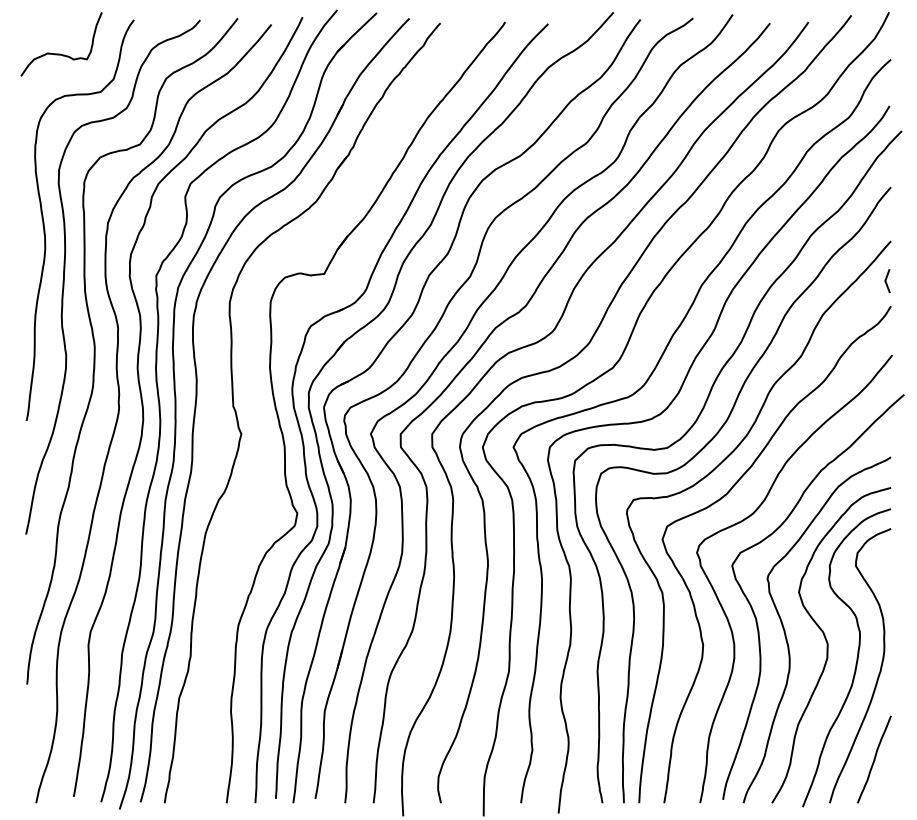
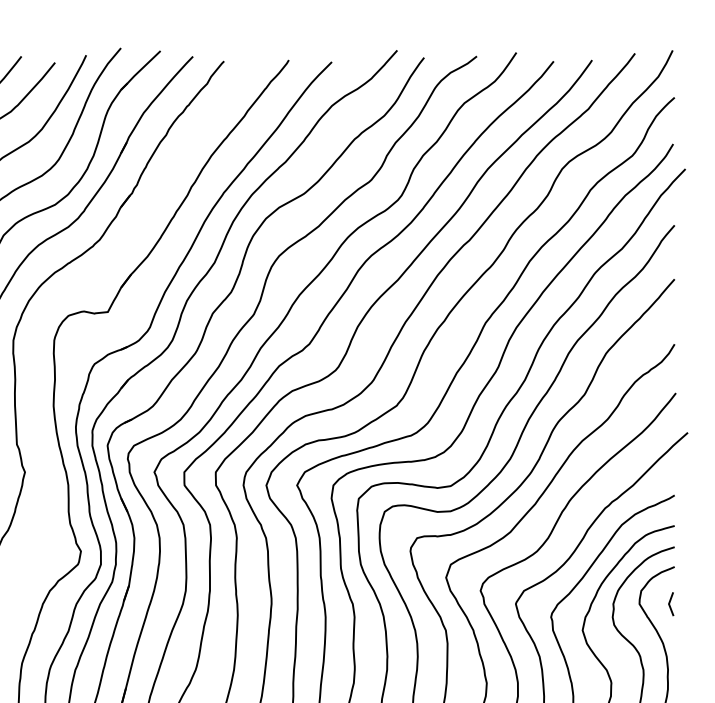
line: (886, 281) -> (670, 604), moved

